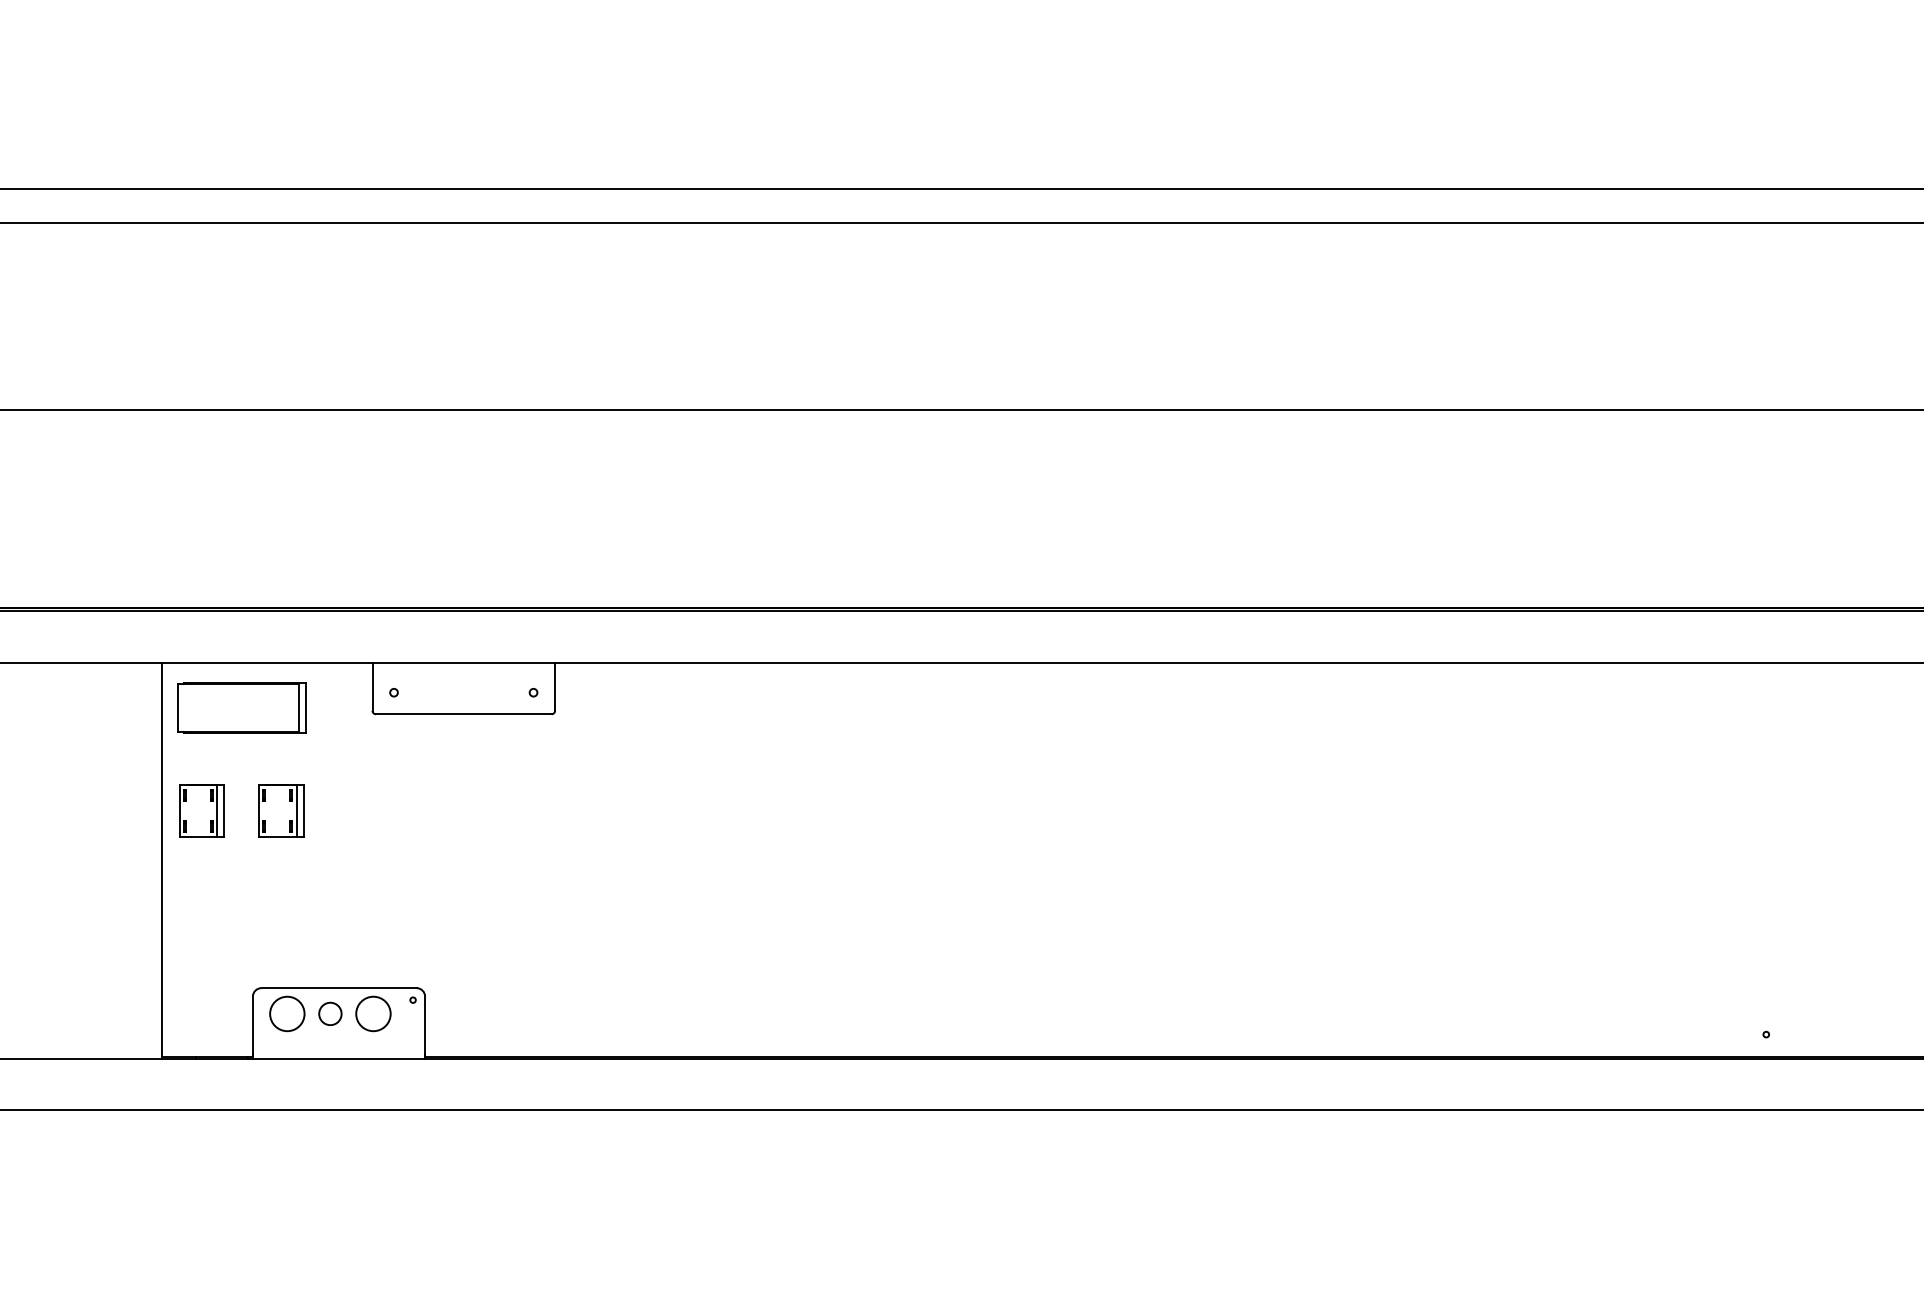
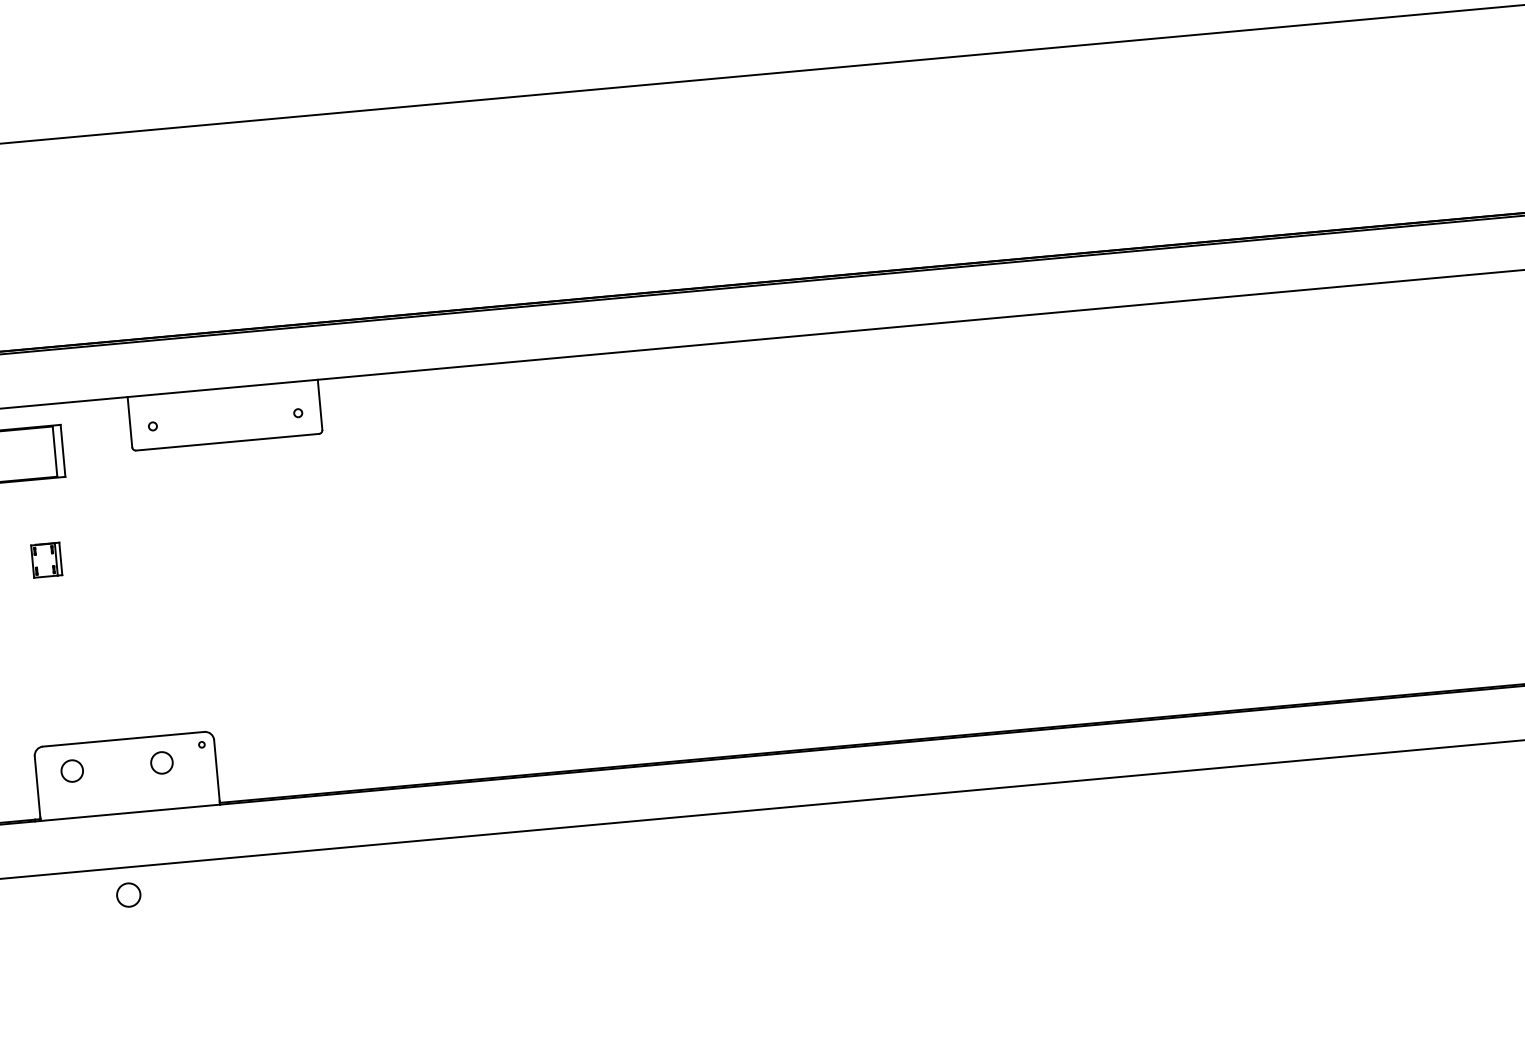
part: (281, 810) -> (46, 559), size x0.6
circle: (287, 1013) -> (72, 770), size x0.6
circle: (330, 1013) -> (128, 894), moved
circle: (373, 1013) -> (161, 762), size x0.6

